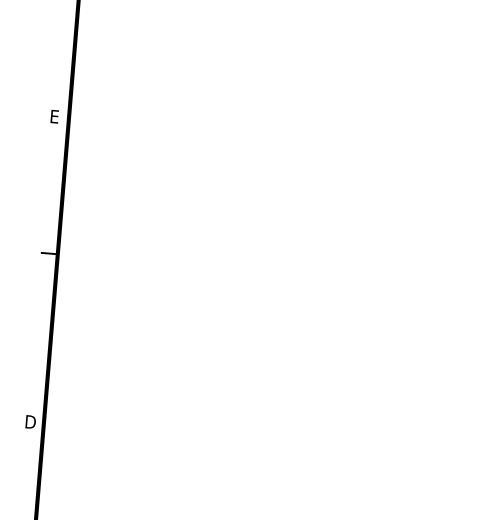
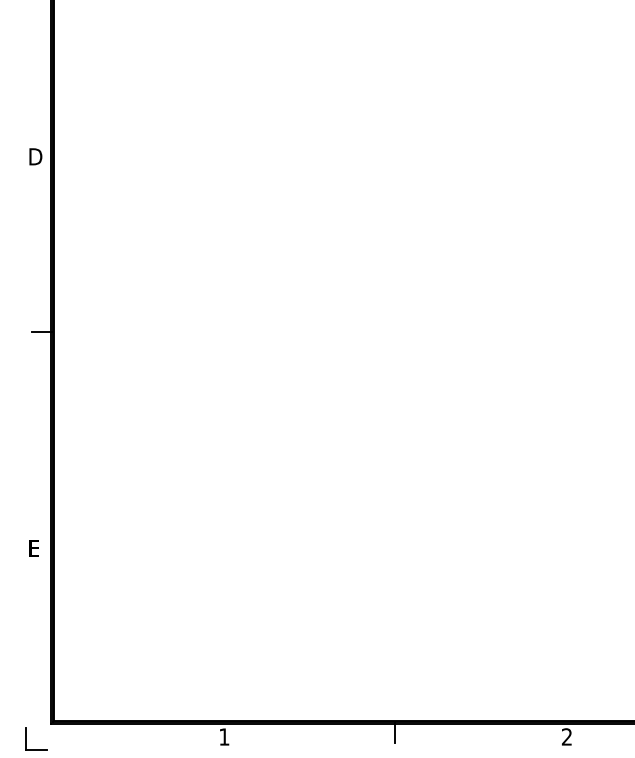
text: (55, 116) -> (35, 156), E -> D
text: (30, 421) -> (35, 548), D -> E

